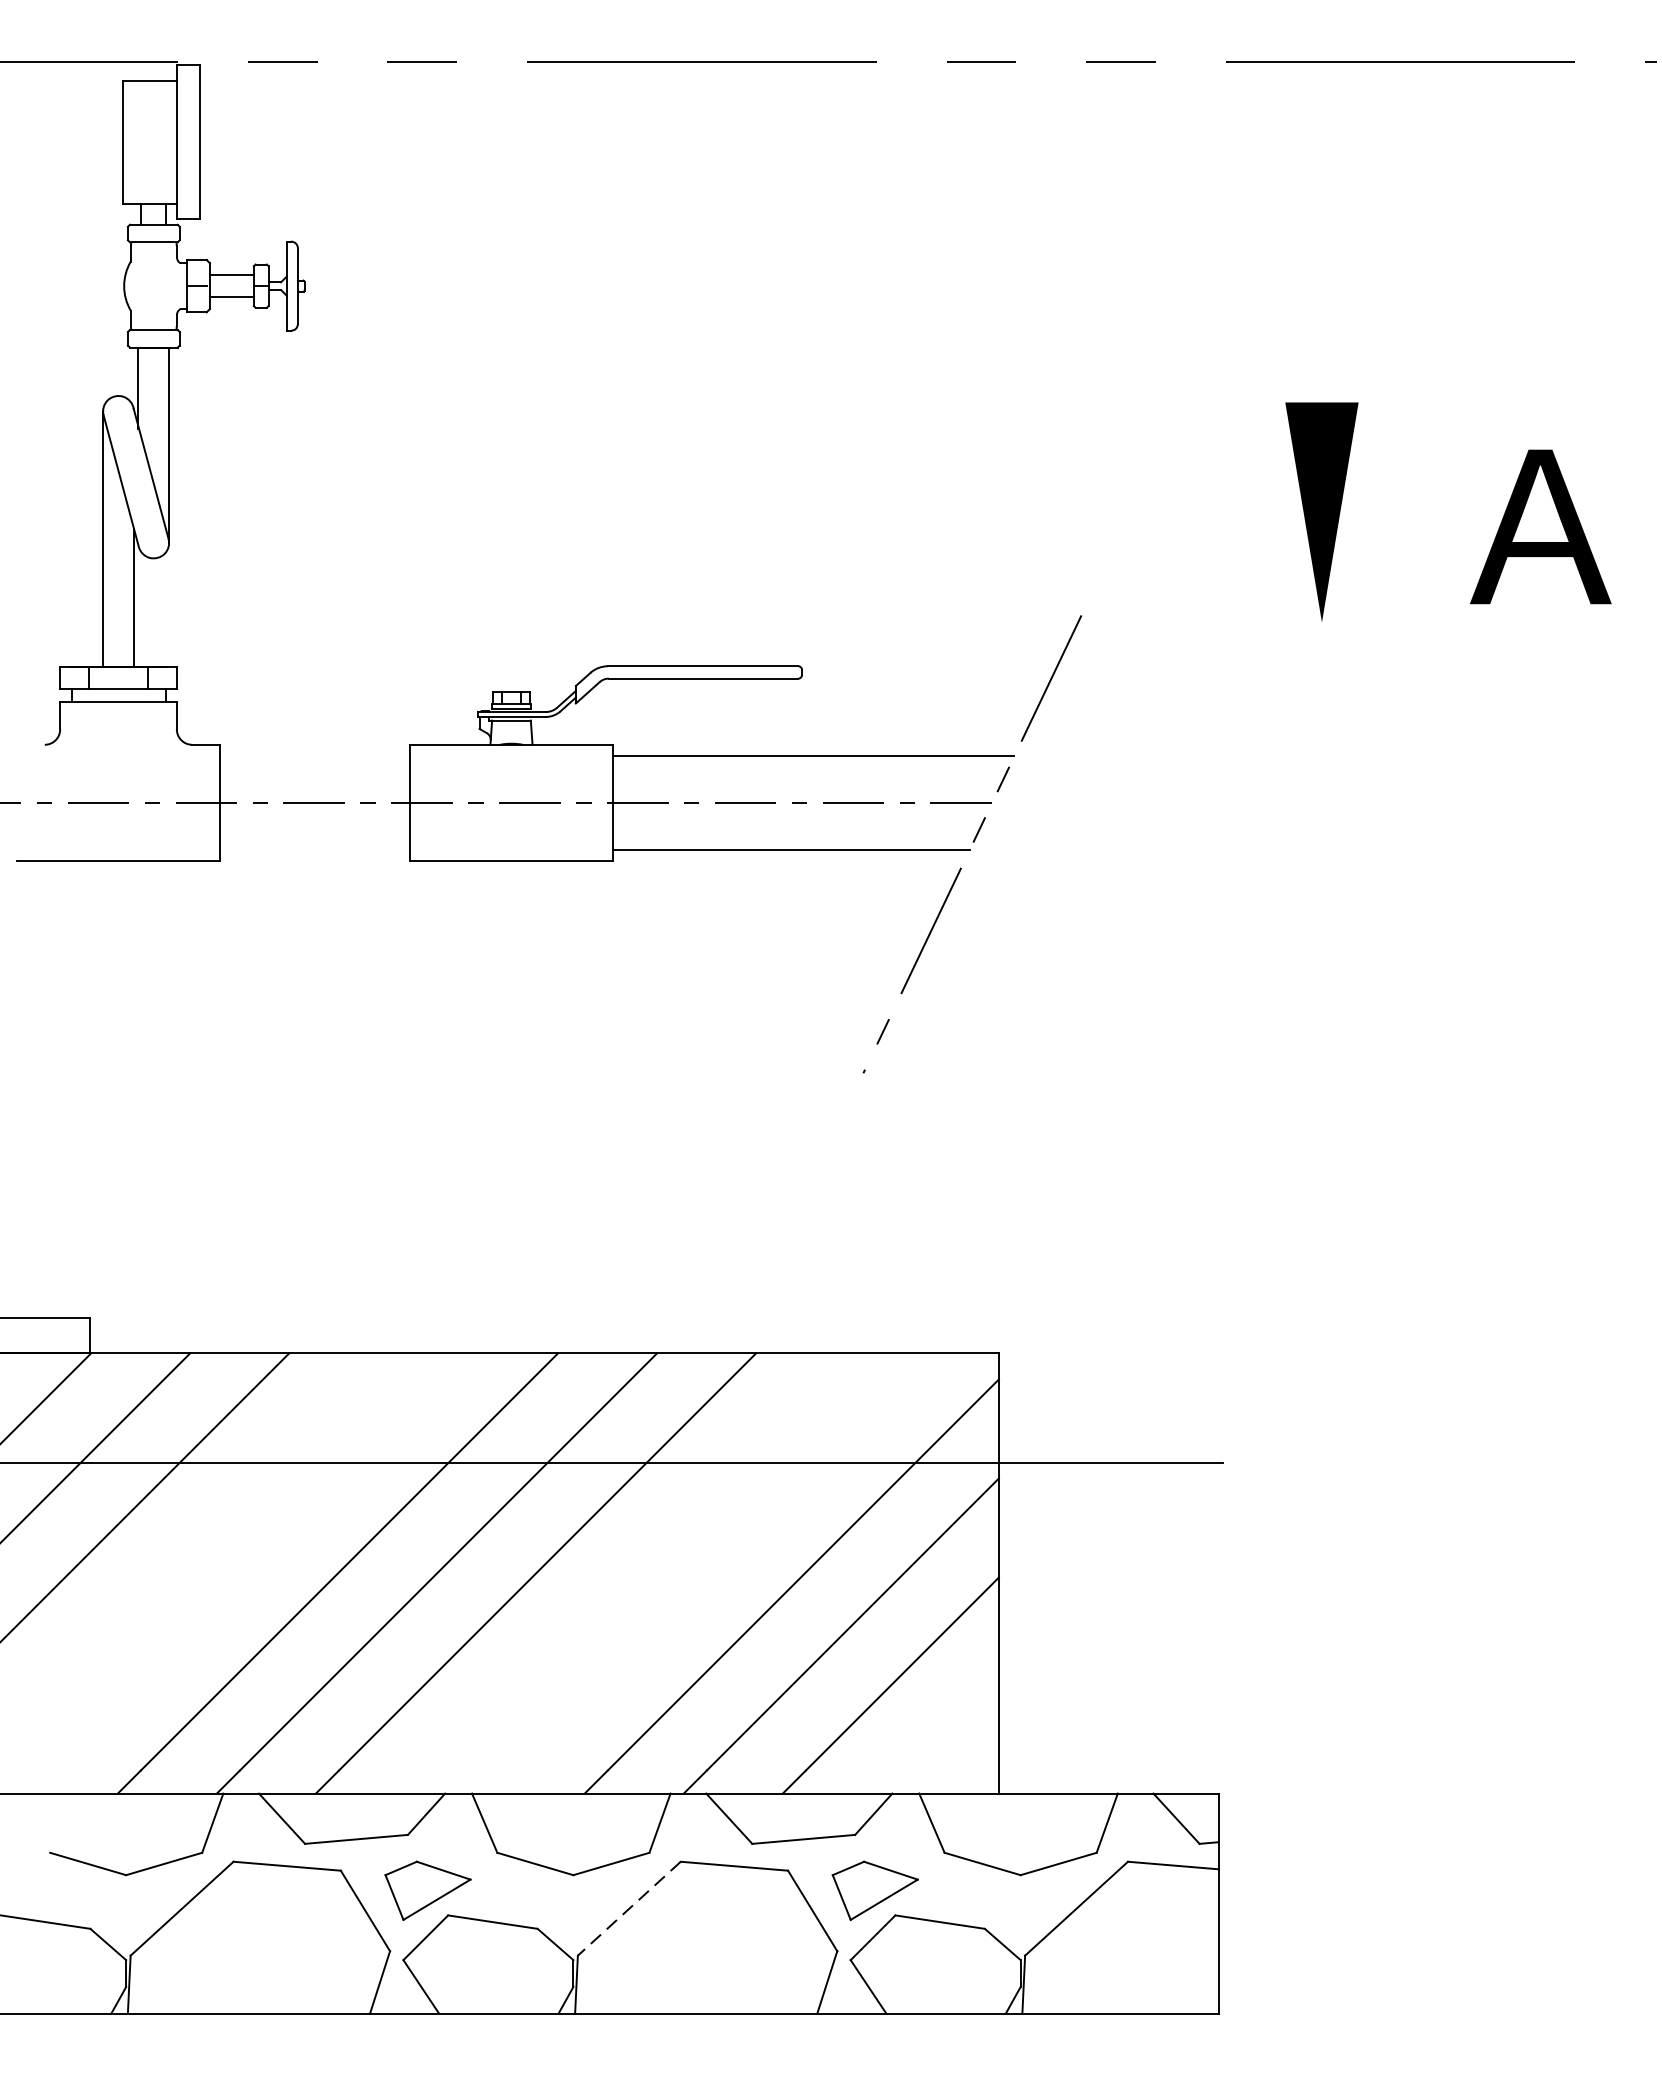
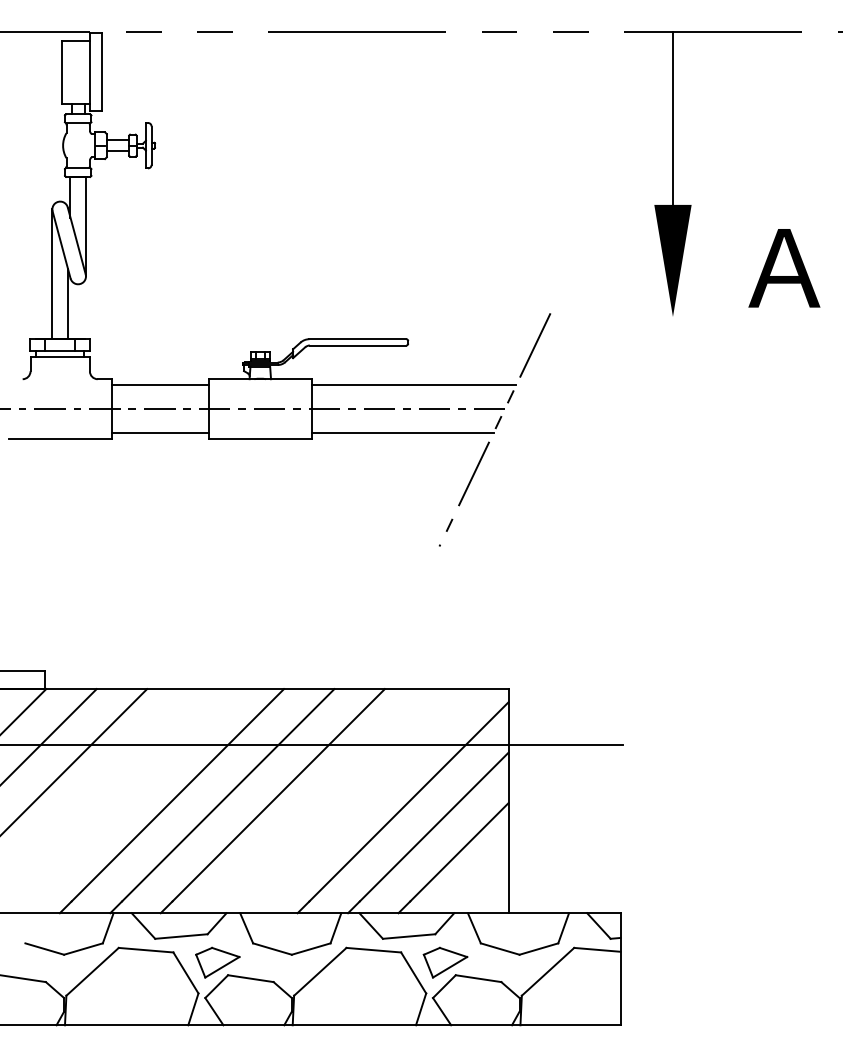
line: (1321, 230) -> (672, 117), added
line: (313, 755) -> (159, 384), added
line: (313, 849) -> (159, 432), added
line: (627, 1910) -> (319, 972), dashed -> solid

